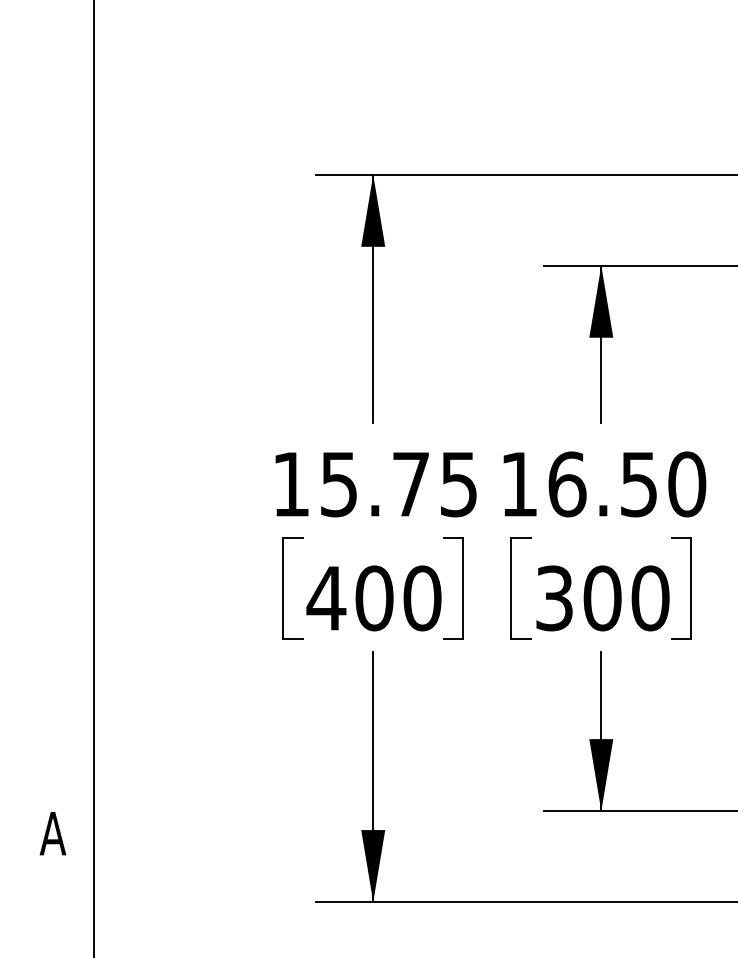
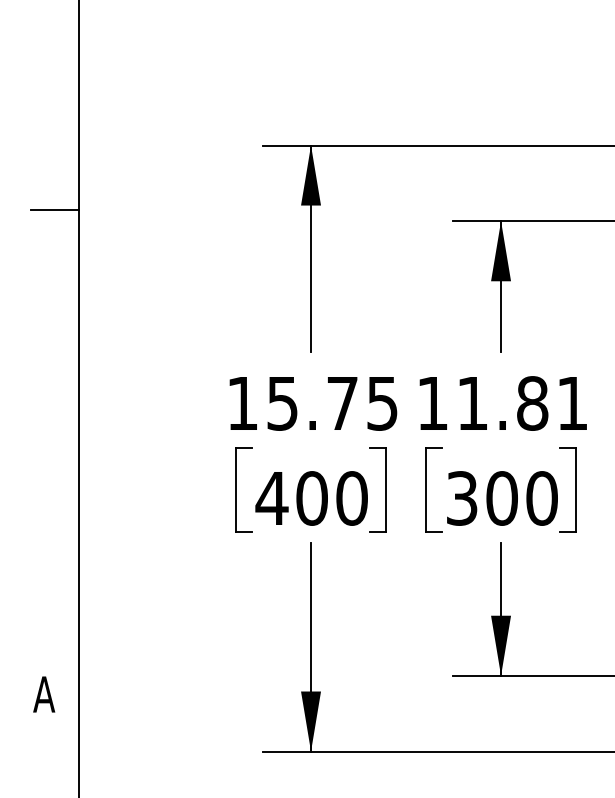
line: (65, 251) -> (54, 209), added
text: (627, 484) -> (522, 403), 16.50 -> 11.81

